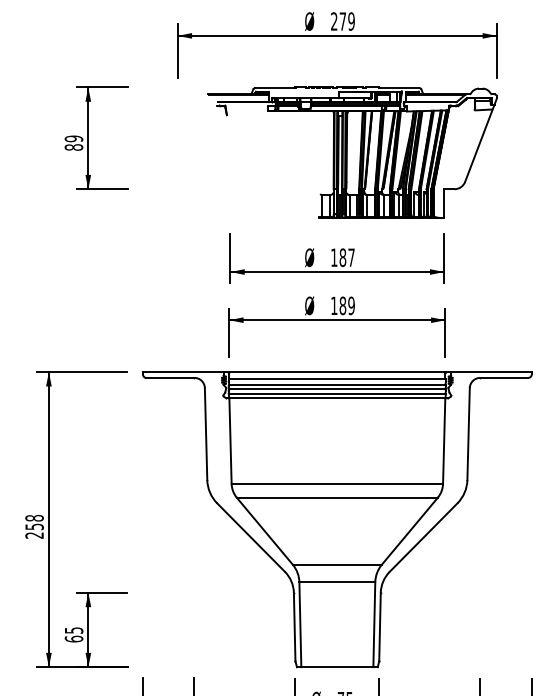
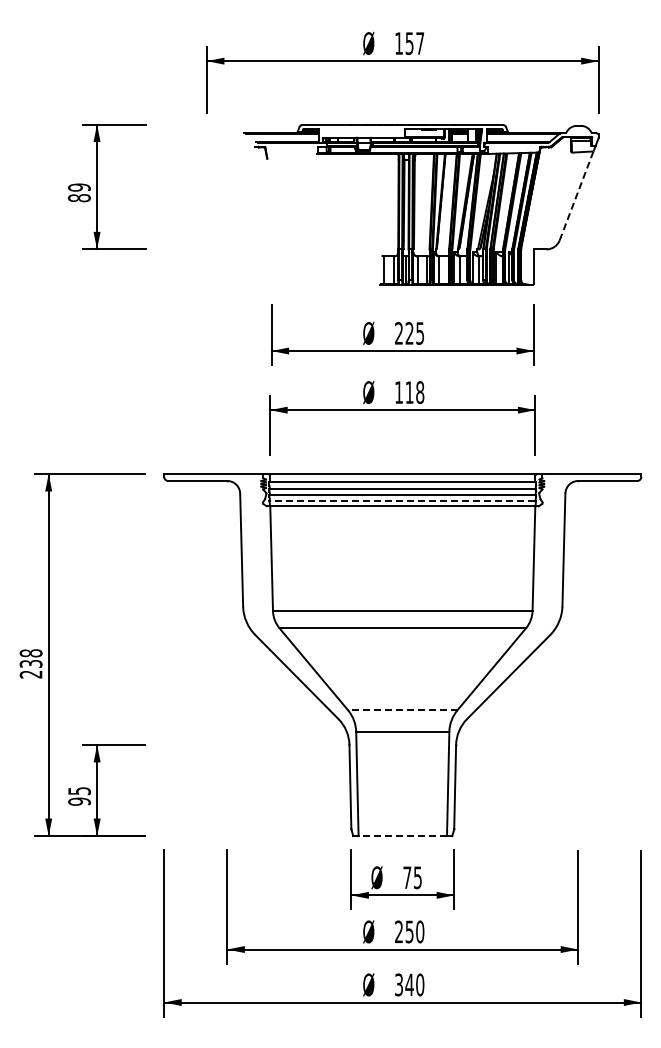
text: (342, 21) -> (409, 43), 279 -> 157
line: (478, 145) -> (576, 195), solid -> dashed
text: (342, 257) -> (409, 333), 187 -> 225
text: (346, 305) -> (414, 392), 189 -> 118
line: (337, 393) -> (402, 500), solid -> dashed
text: (34, 526) -> (30, 663), 258 -> 238
line: (337, 564) -> (402, 710), solid -> dashed
text: (73, 638) -> (79, 801), 65 -> 95
line: (337, 667) -> (402, 836), solid -> dashed

